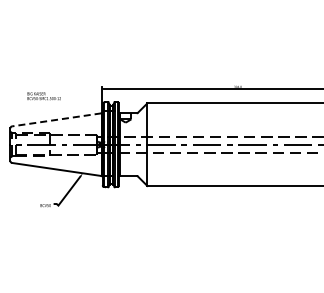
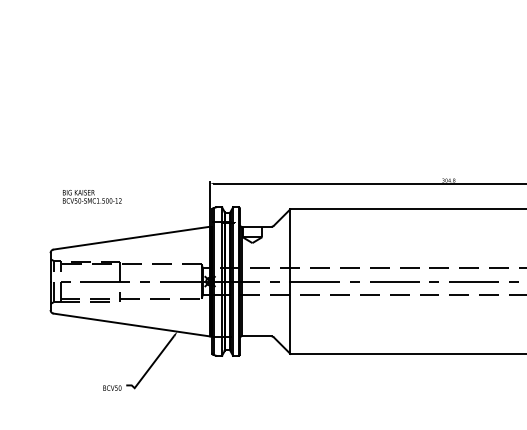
text: (43, 96) -> (91, 197), moved
line: (56, 119) -> (131, 237), dashed -> solid

